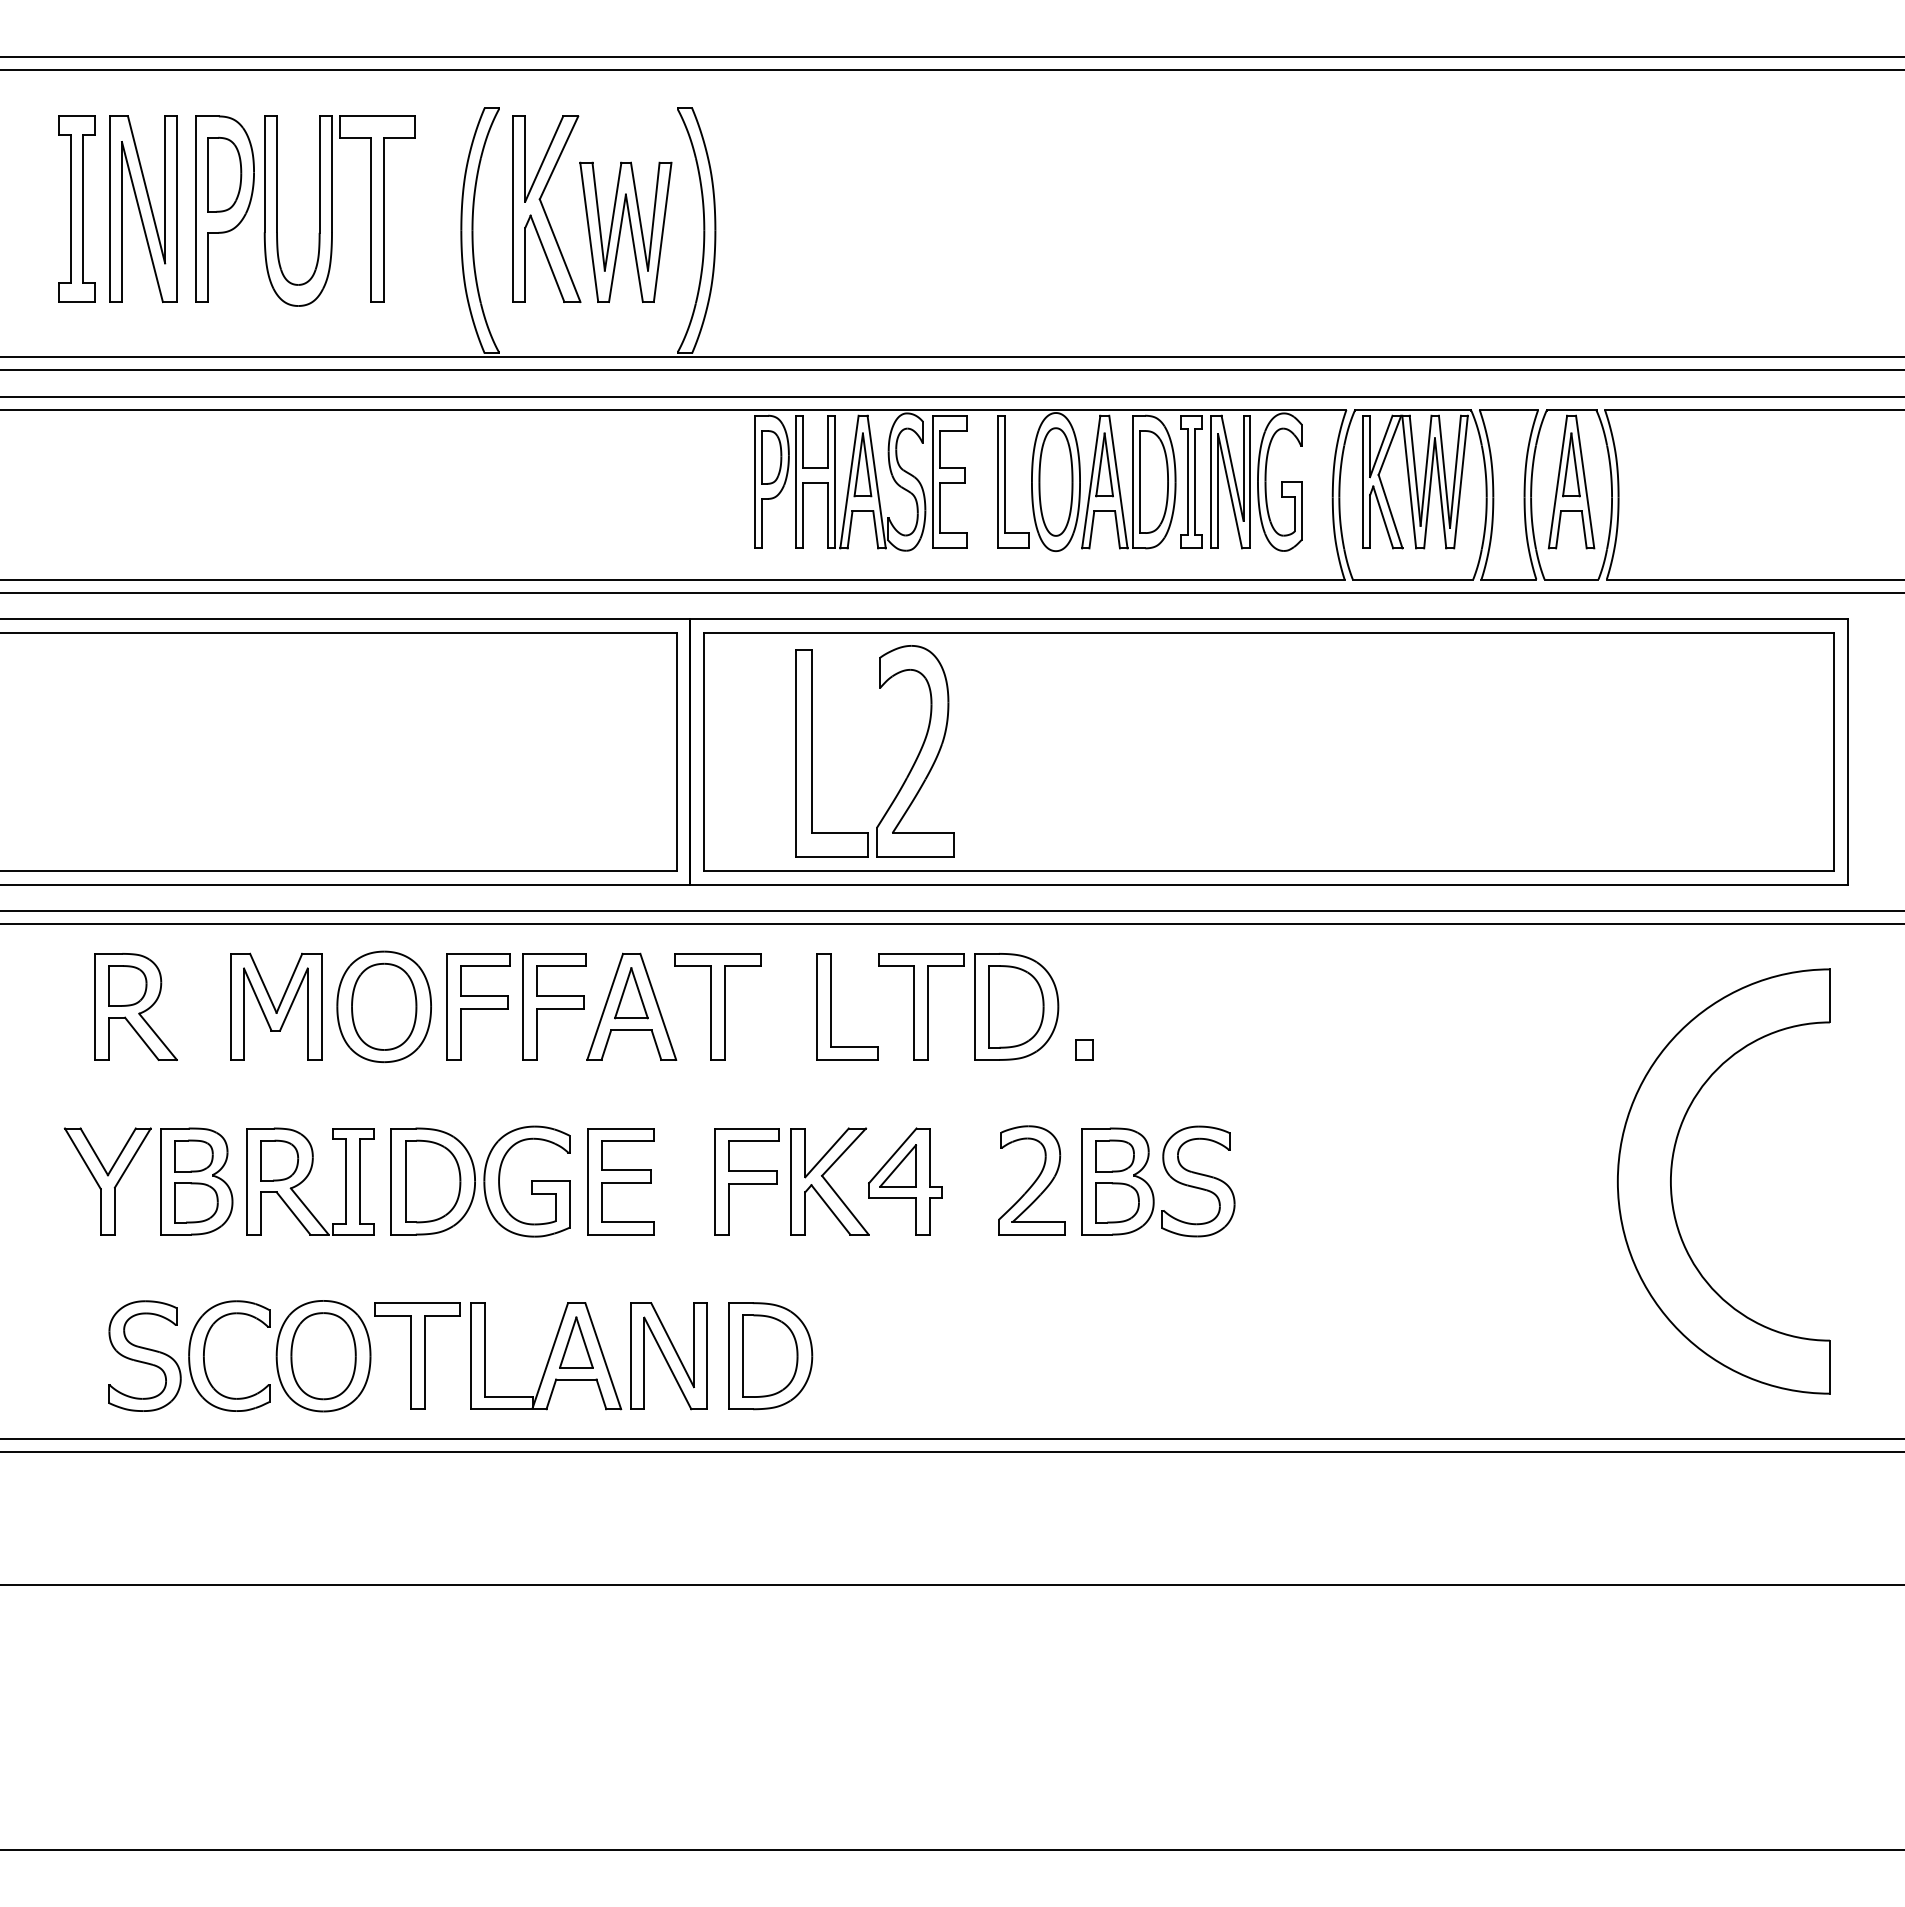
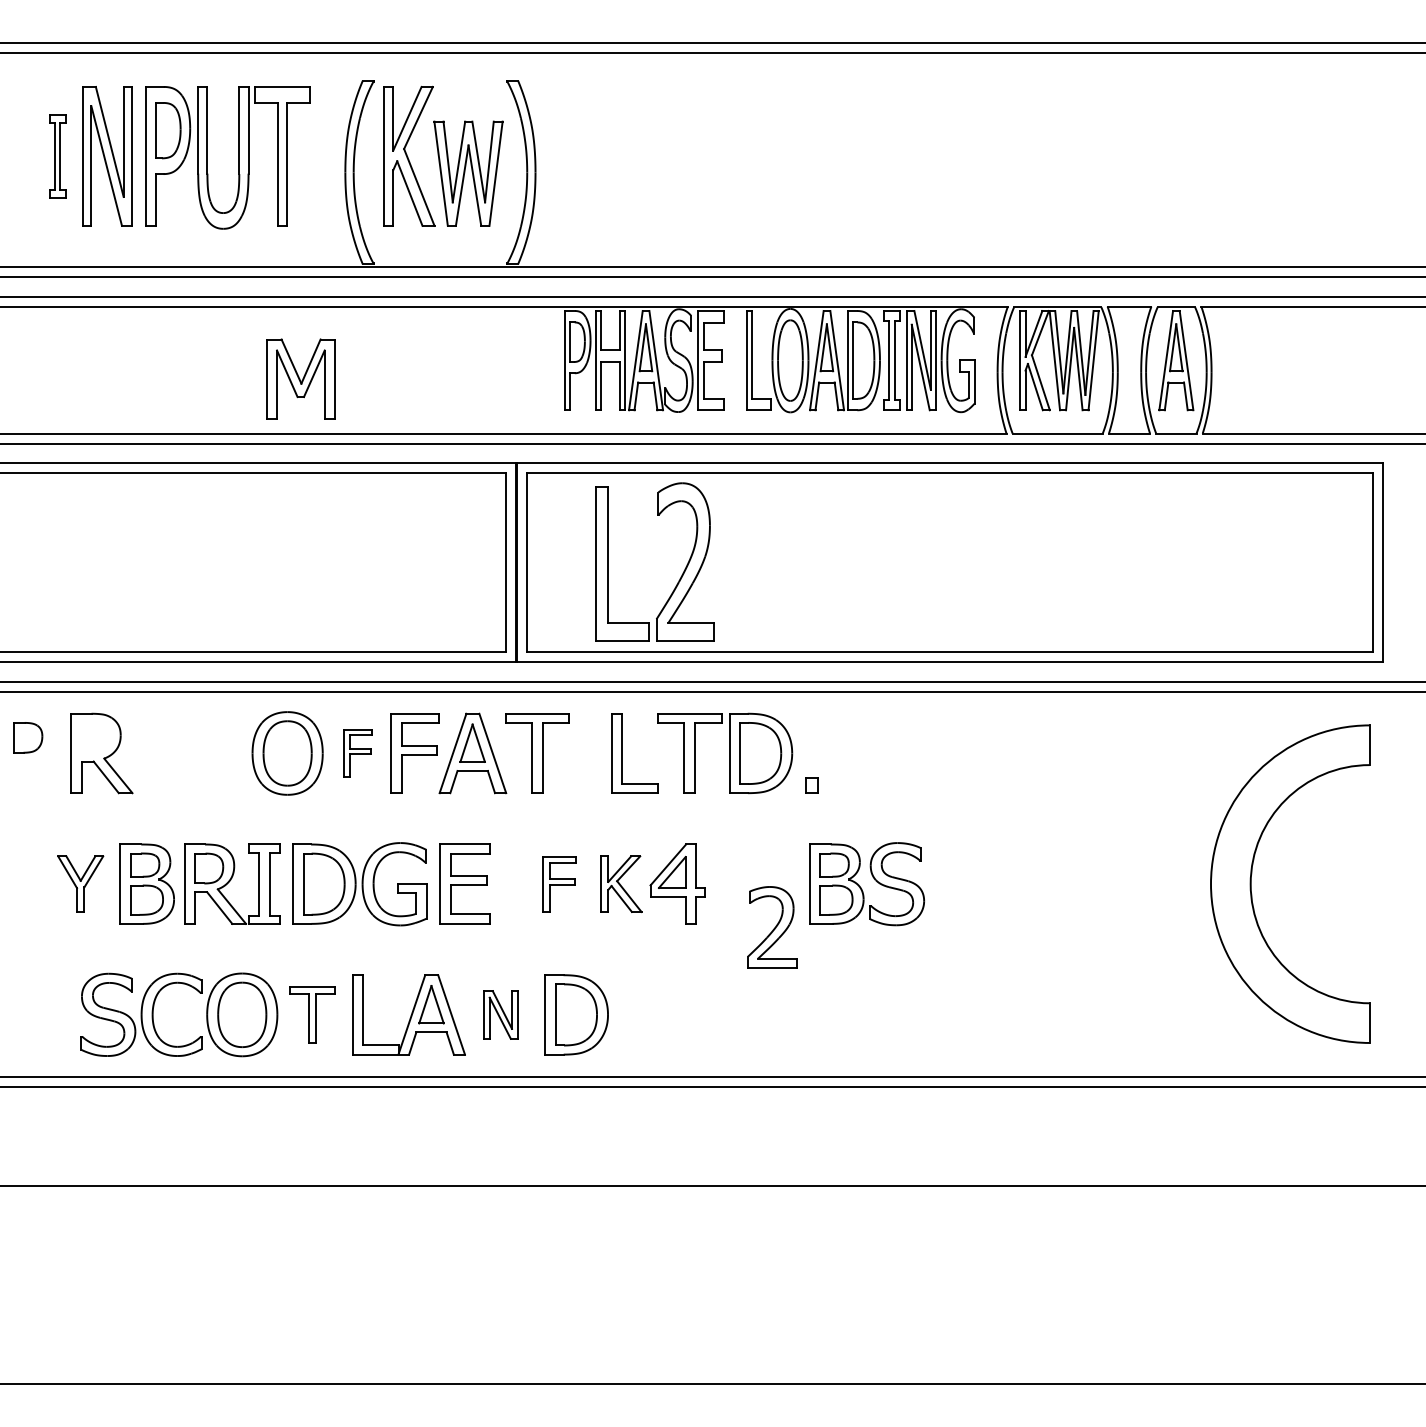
part: (76, 208) -> (57, 155), size x0.6
part: (127, 985) -> (28, 737), moved
part: (276, 1006) -> (301, 378), moved
part: (478, 1006) -> (358, 753), size x0.6
part: (1031, 1180) -> (772, 927), moved
part: (107, 1181) -> (80, 884), size x0.7
part: (746, 1181) -> (558, 884), size x0.7
part: (829, 1181) -> (620, 884), size x0.7
part: (417, 1355) -> (312, 1014), size x0.7
part: (668, 1356) -> (500, 1015), size x0.6

